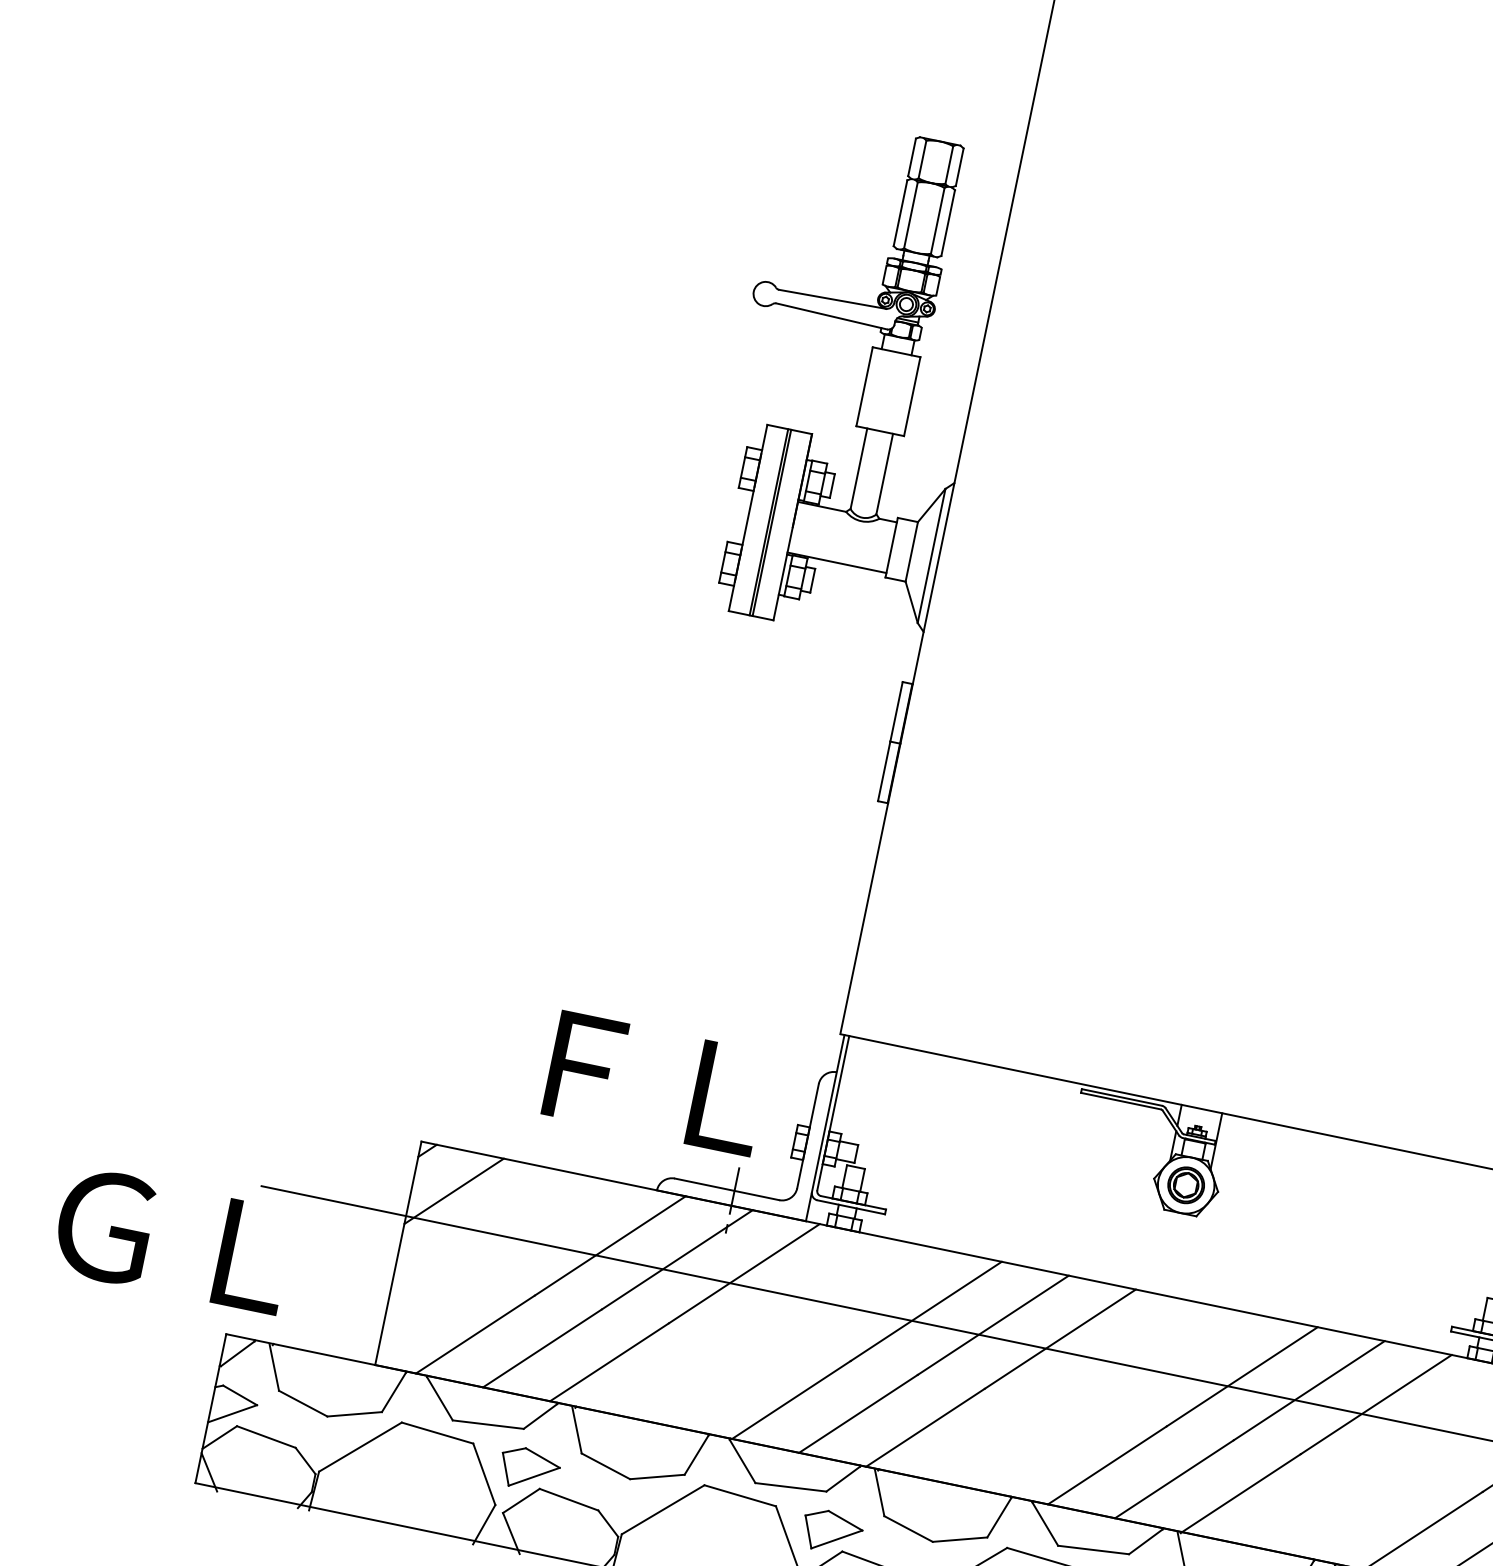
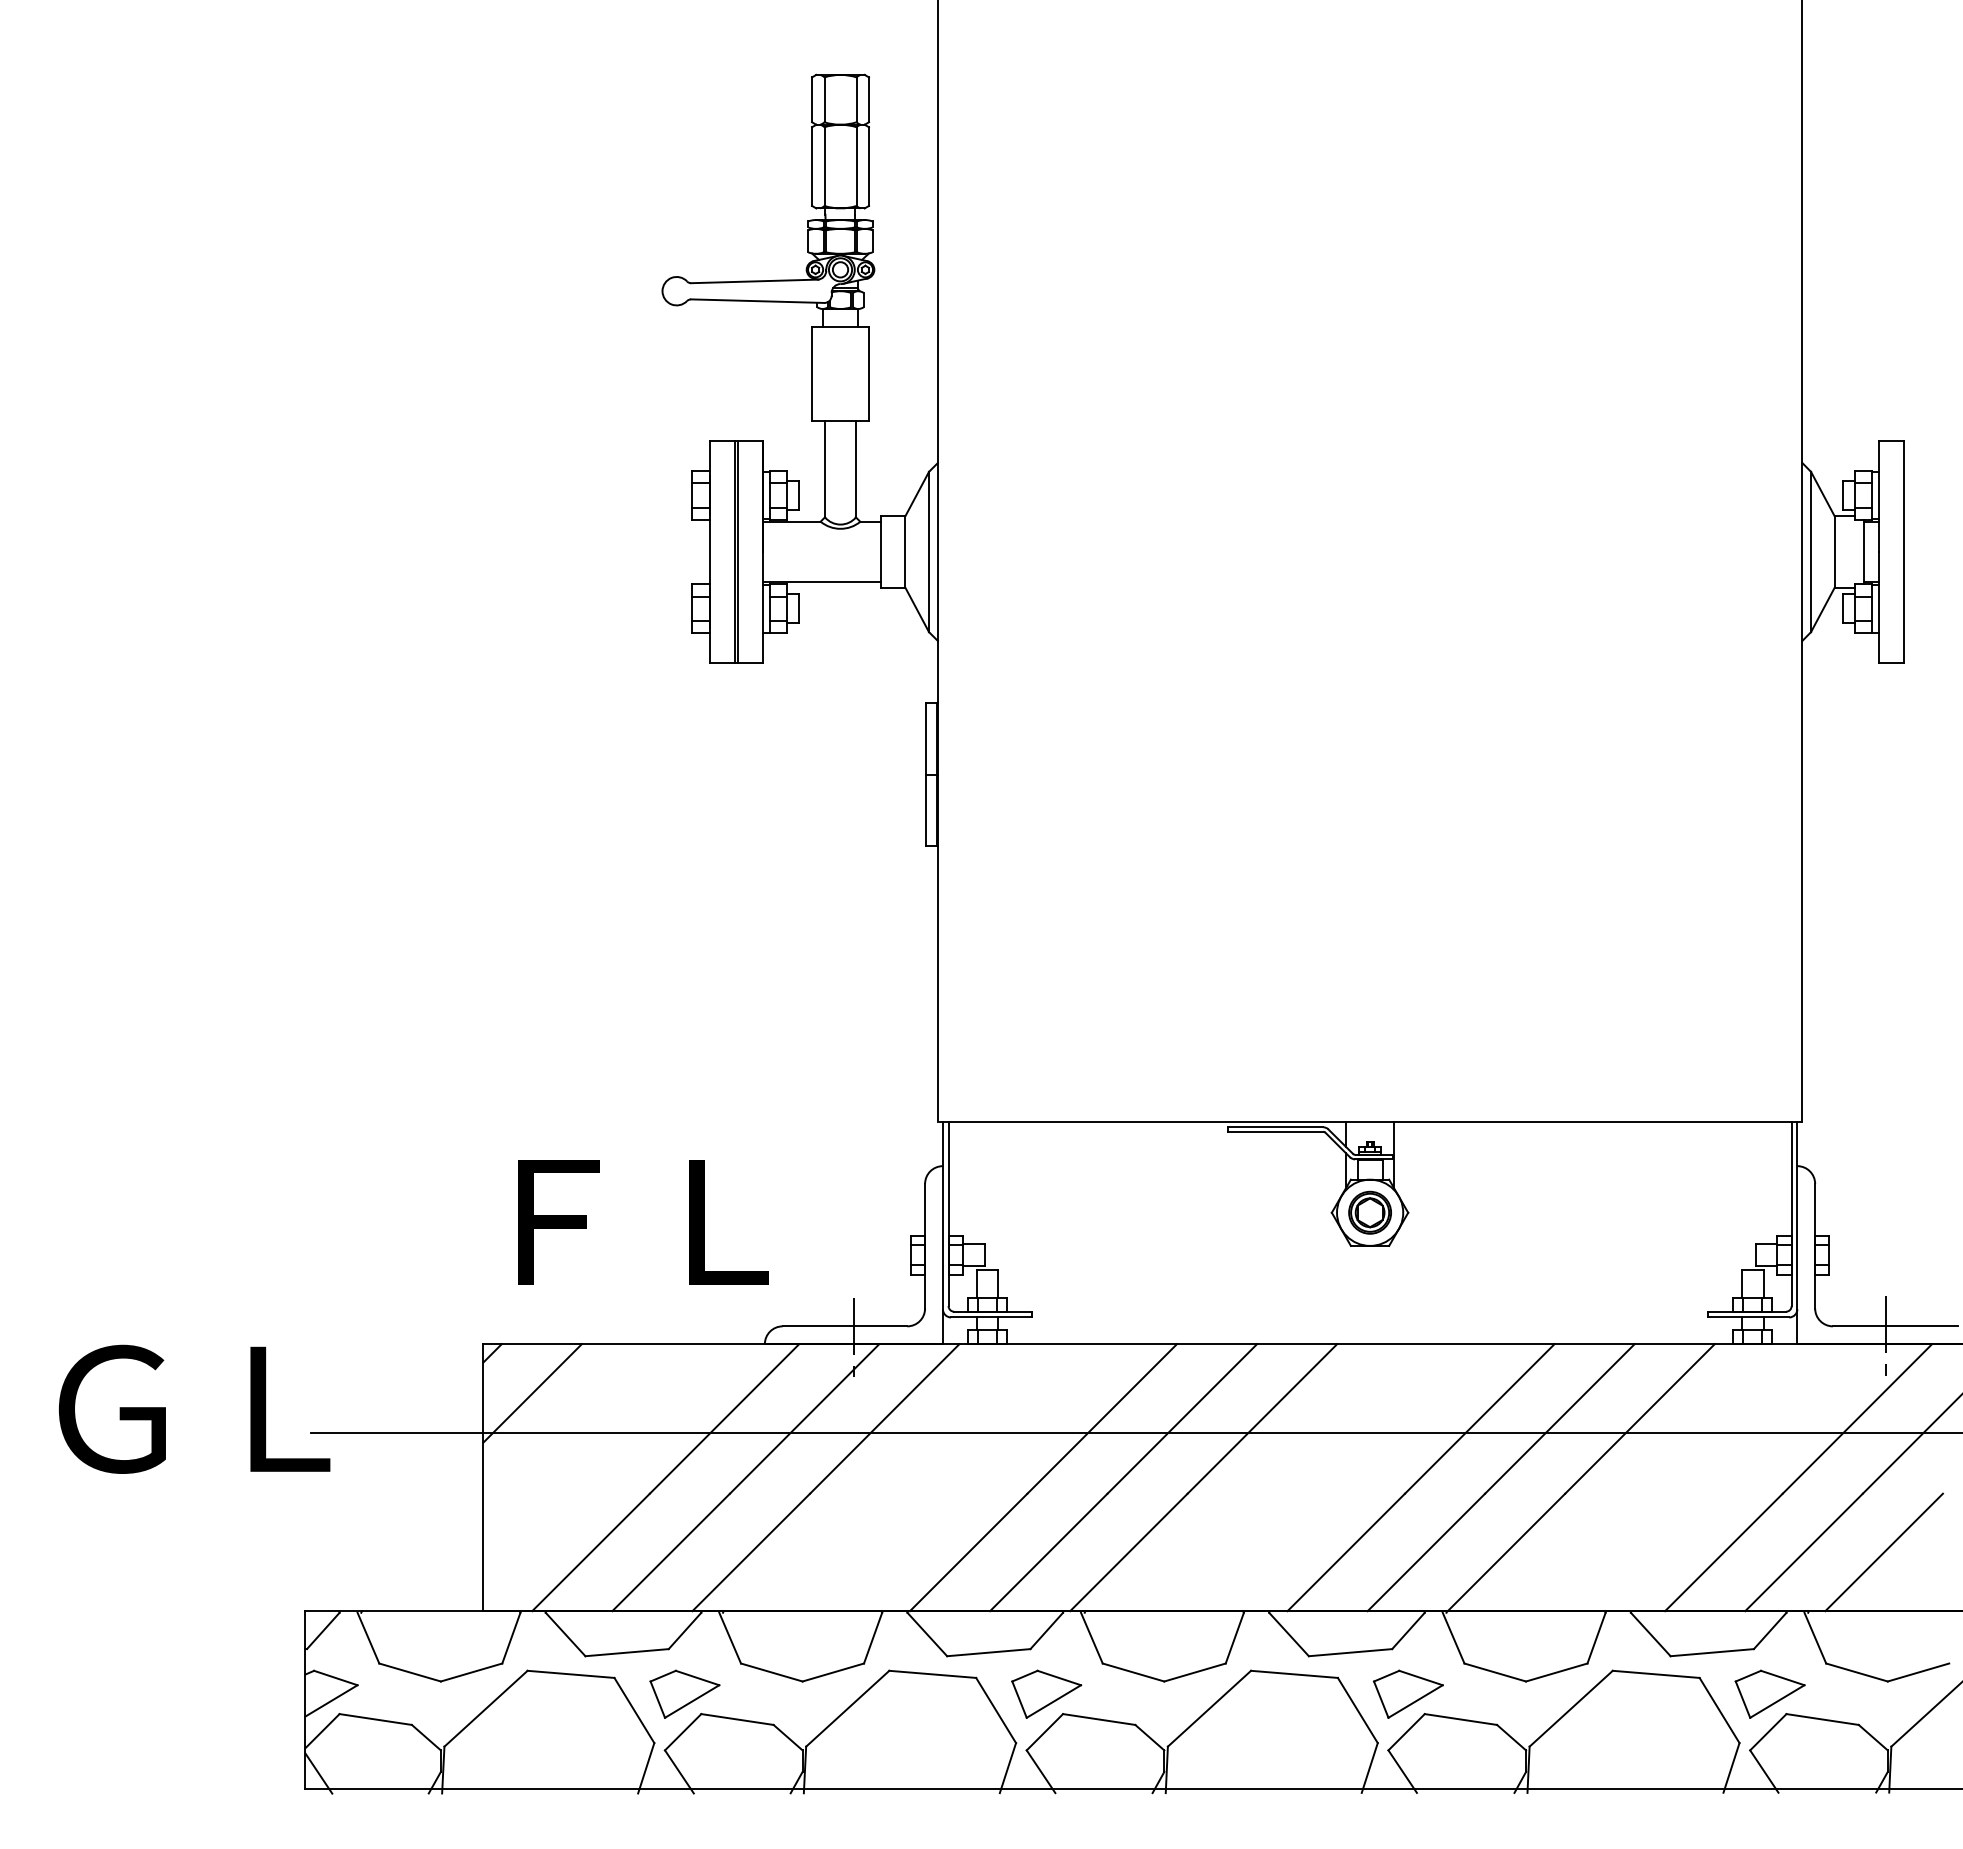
text: (656, 1084) -> (643, 1222), moved
text: (173, 1239) -> (194, 1408), moved

